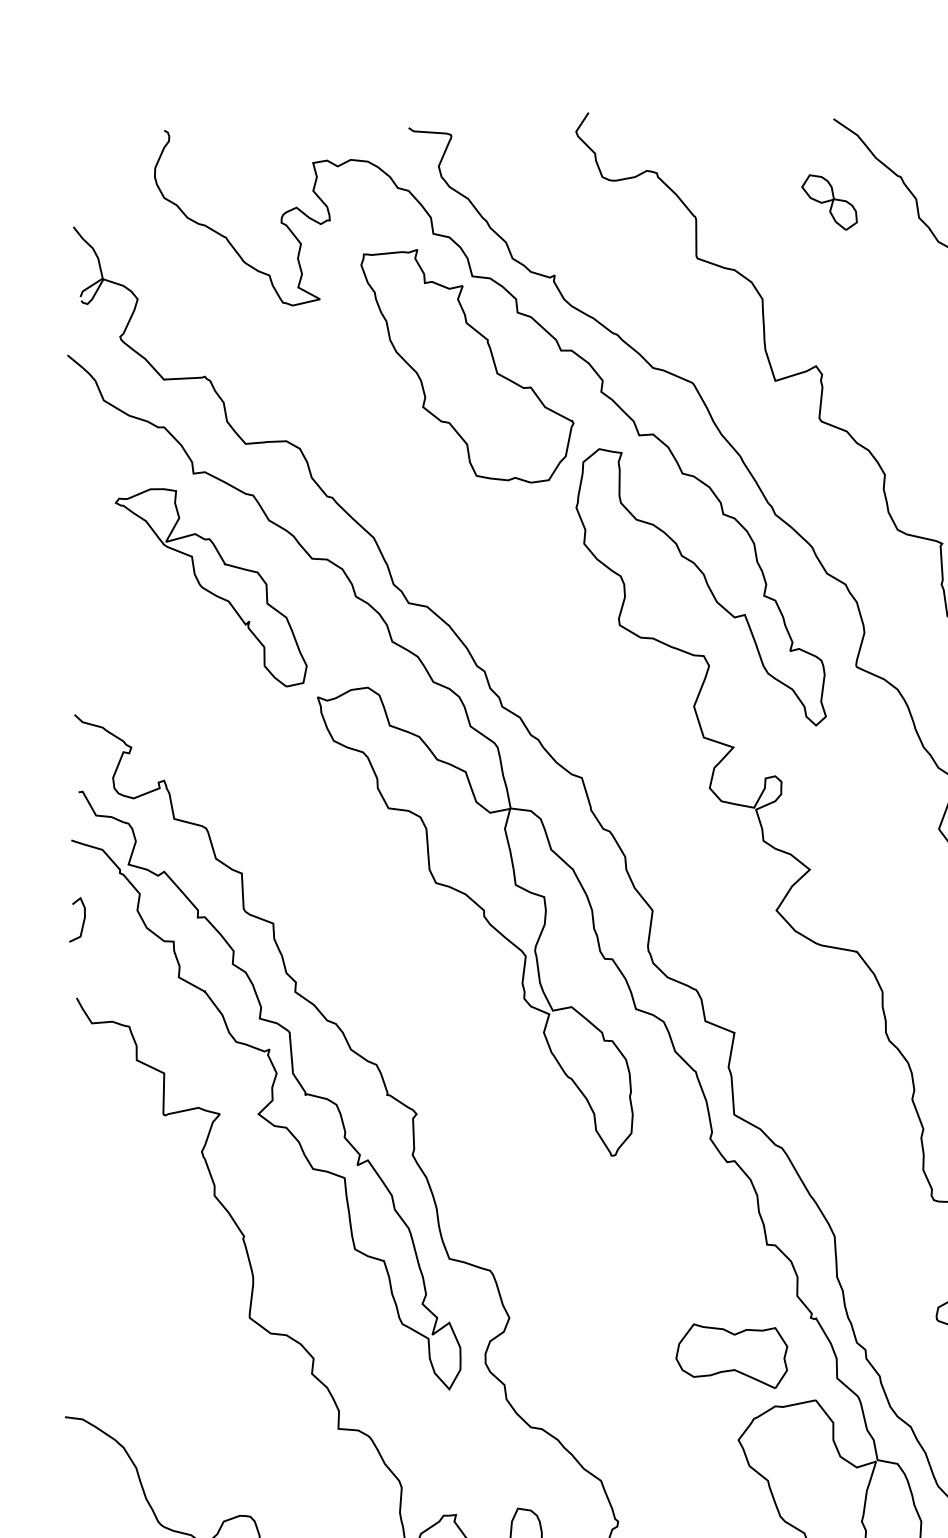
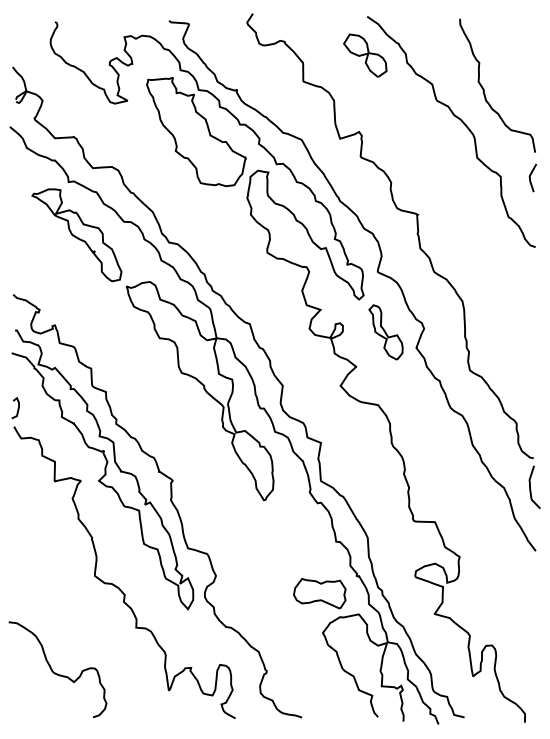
part: (829, 202) -> (365, 55), size x1.67
part: (872, 796) -> (385, 332), added
curve: (81, 920) -> (17, 408), moved

